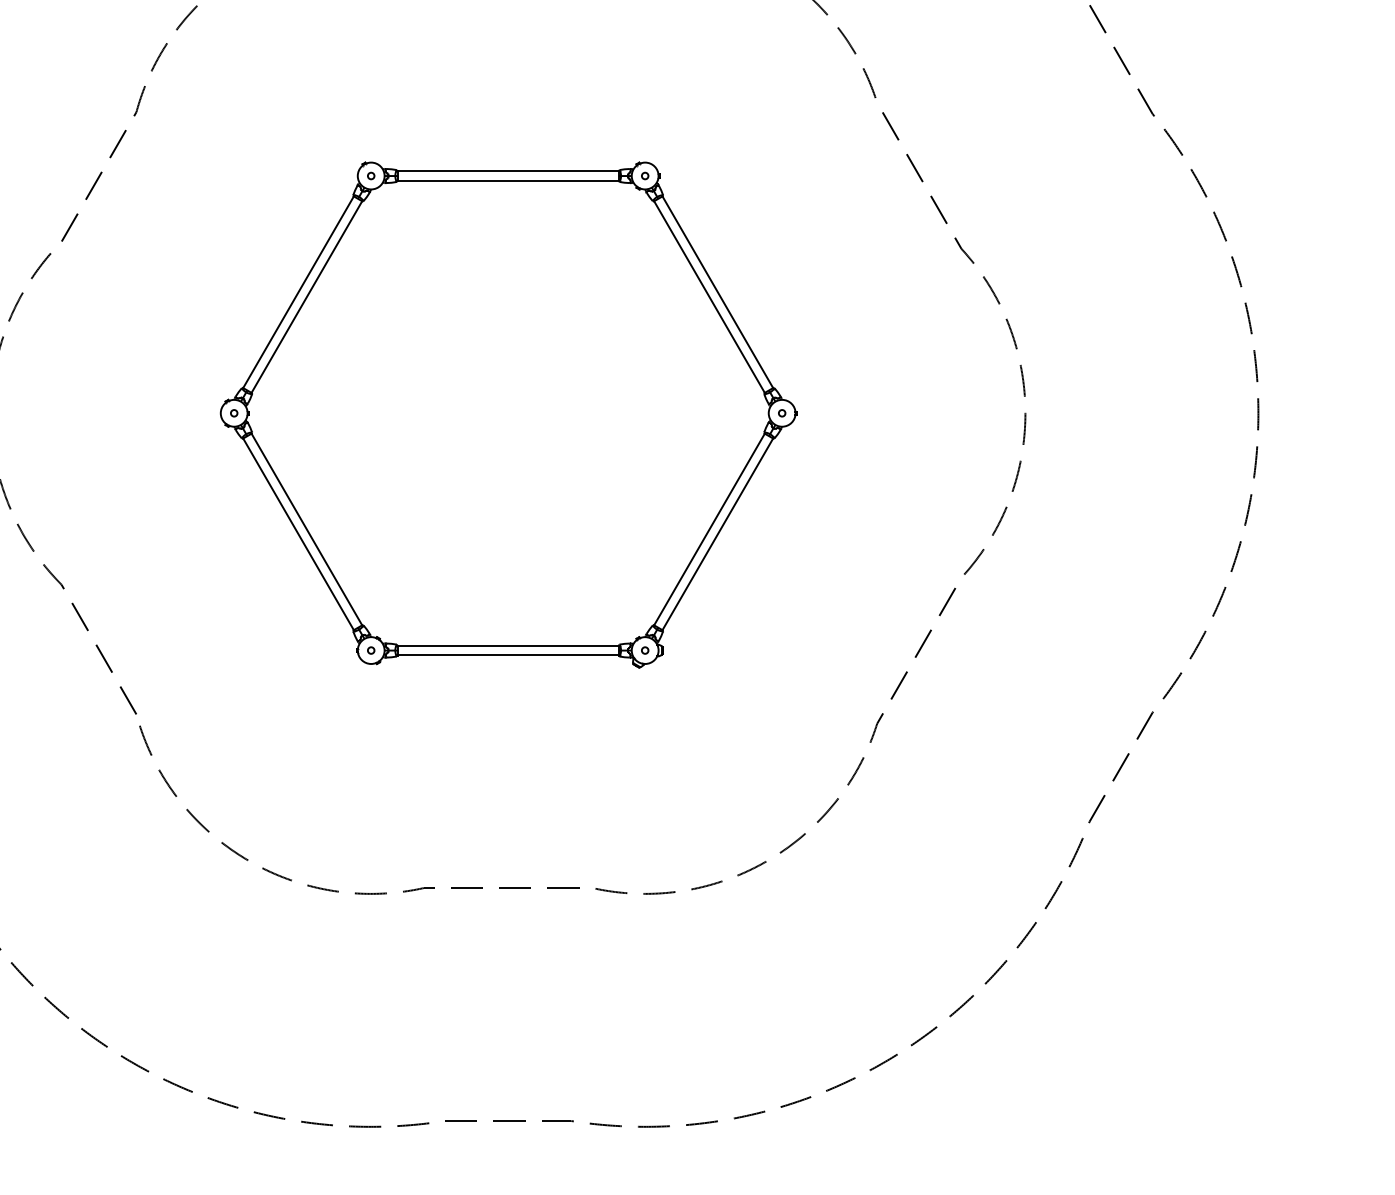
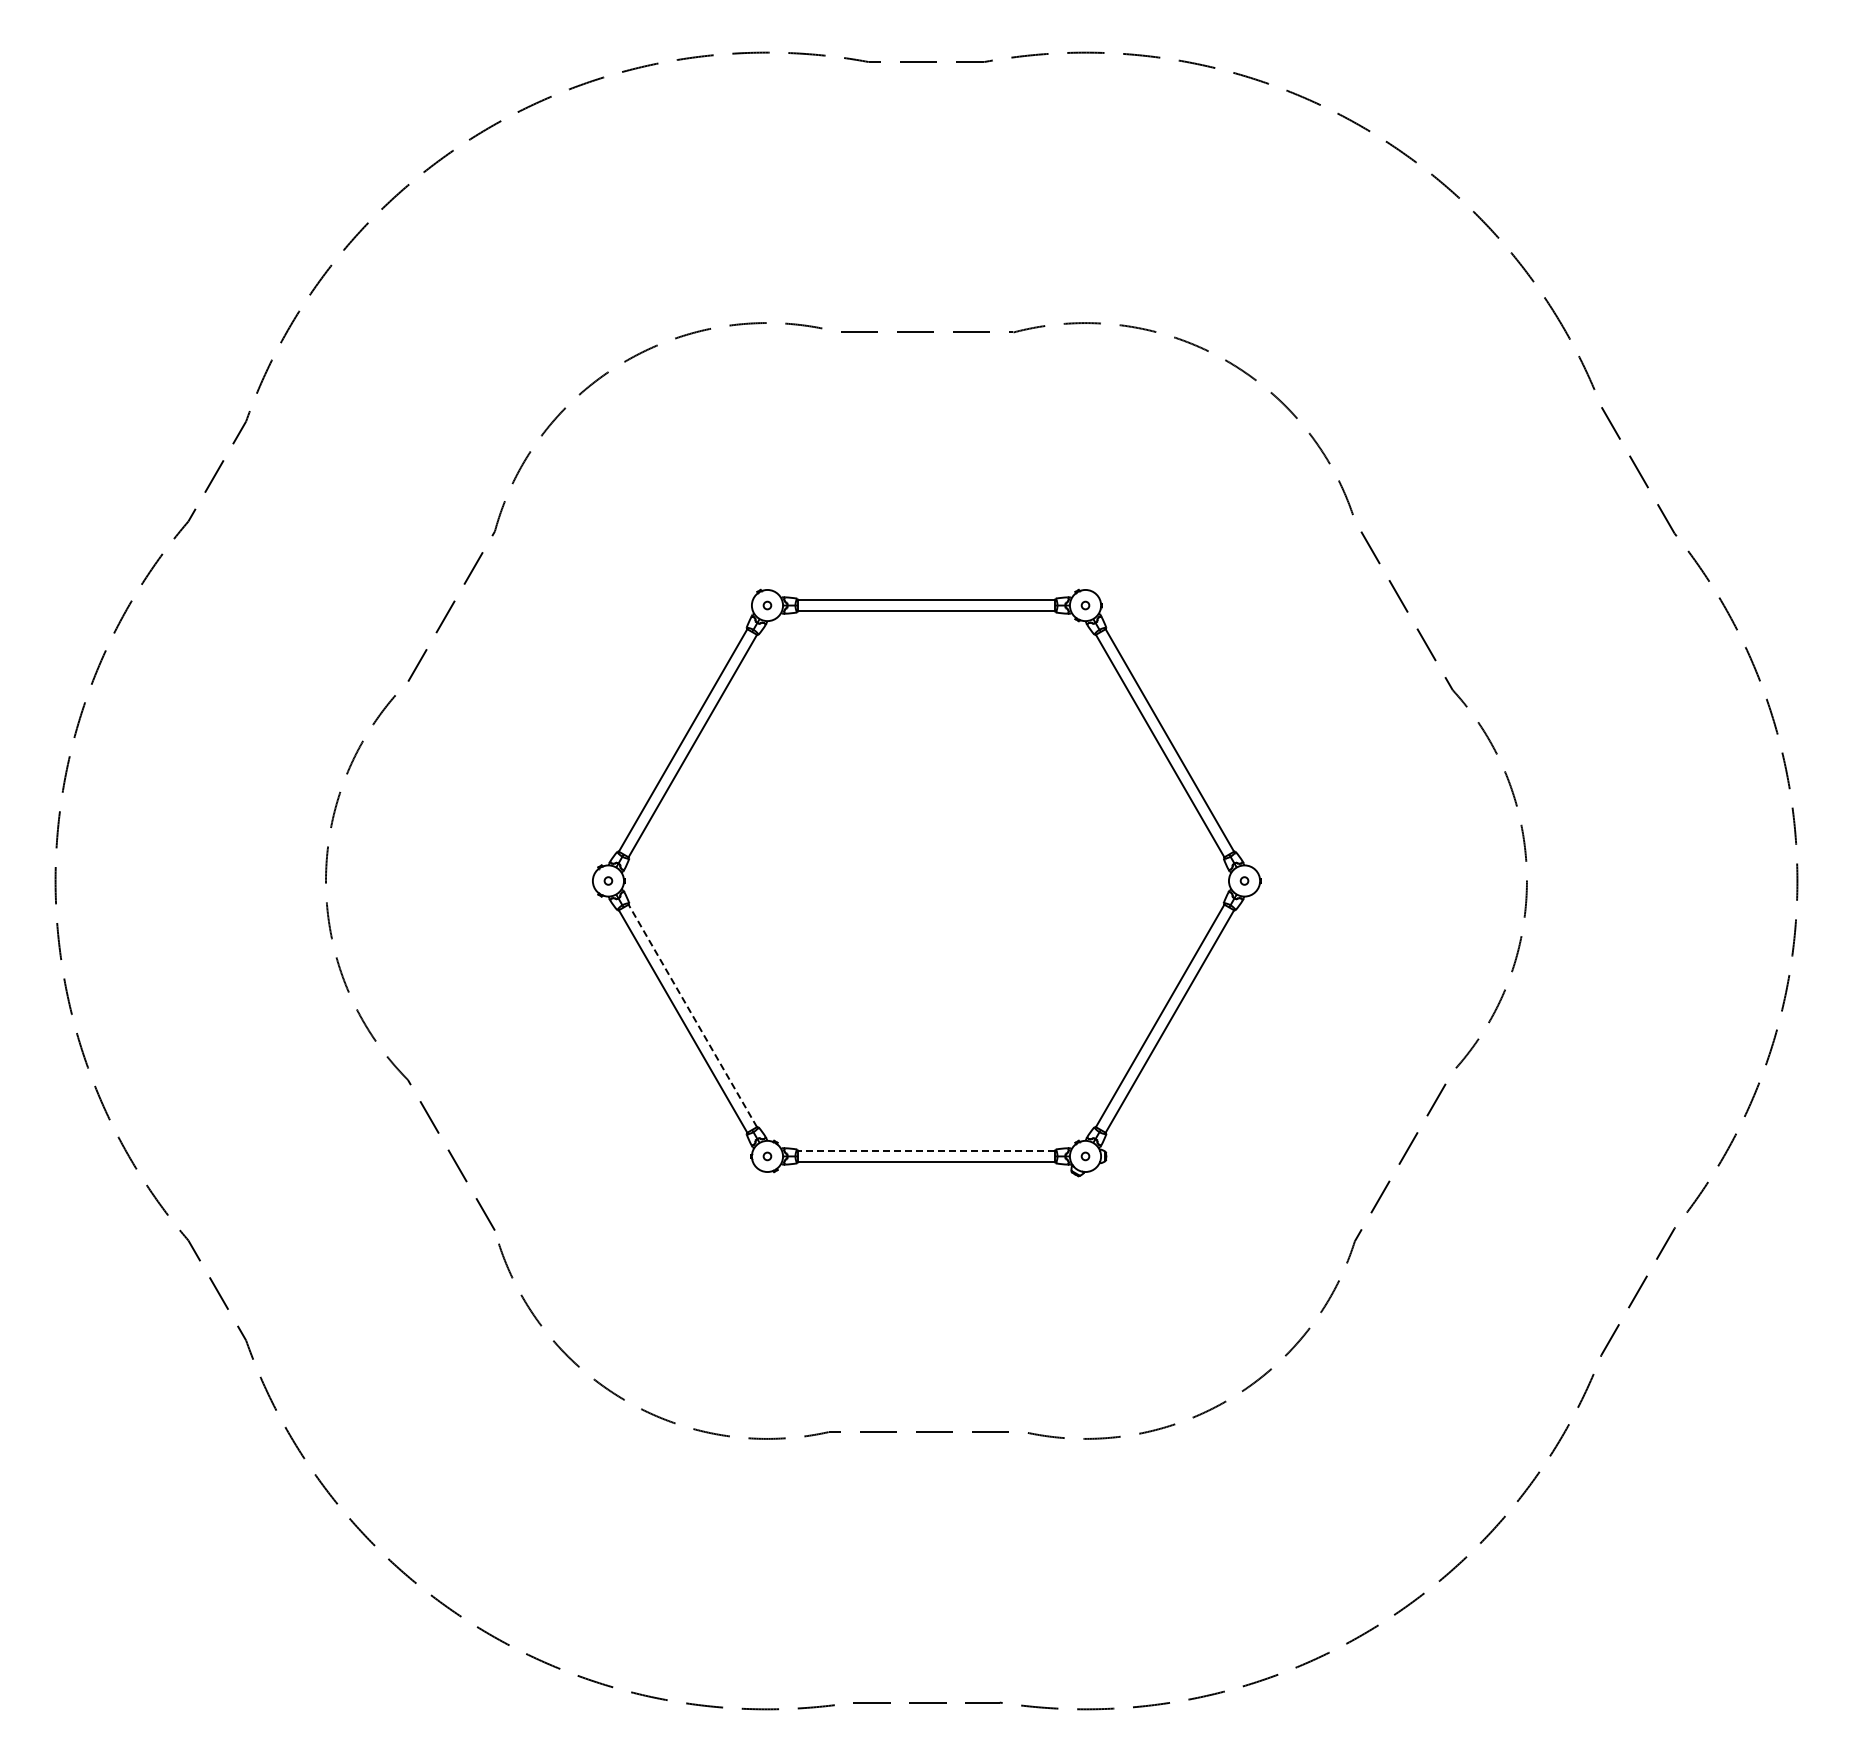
line: (306, 529) -> (692, 1015), solid -> dashed
line: (508, 645) -> (926, 1150), solid -> dashed

